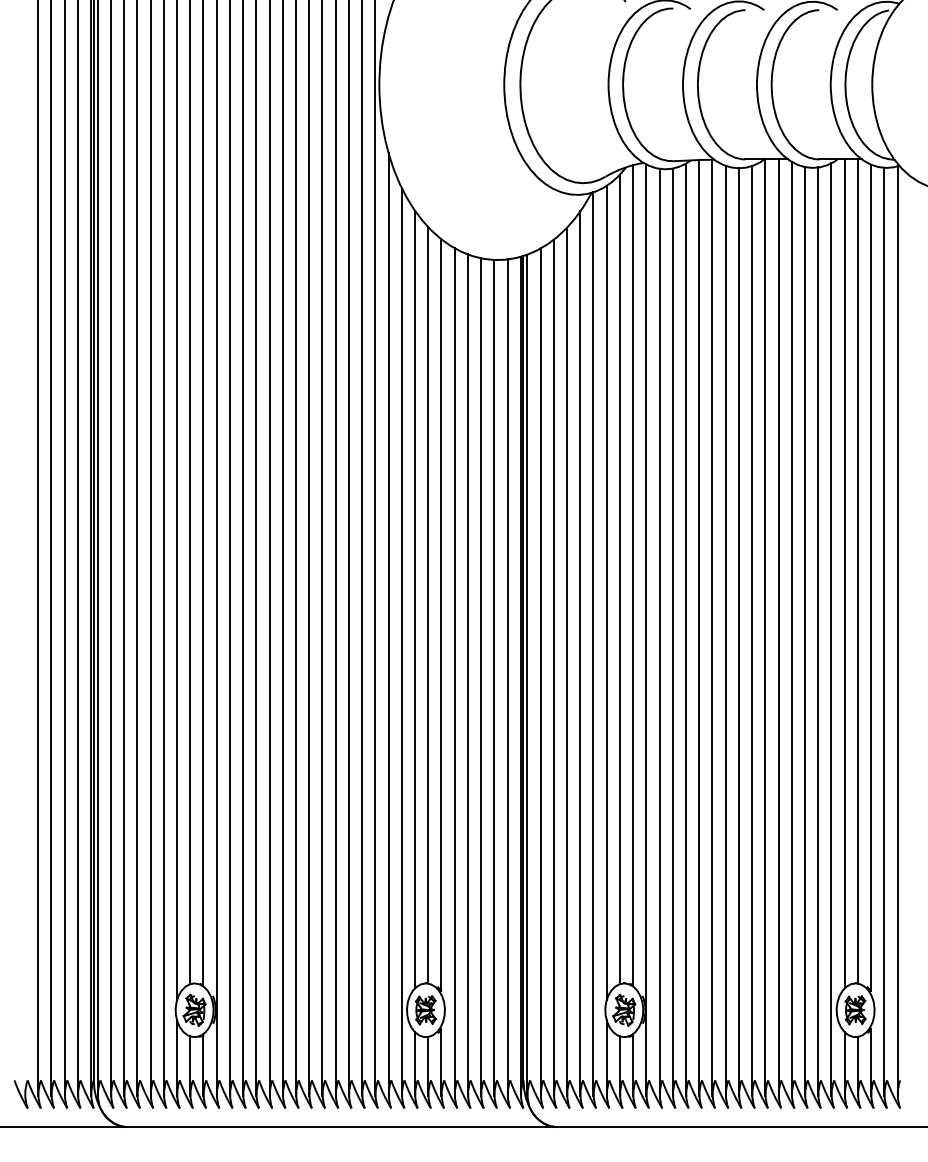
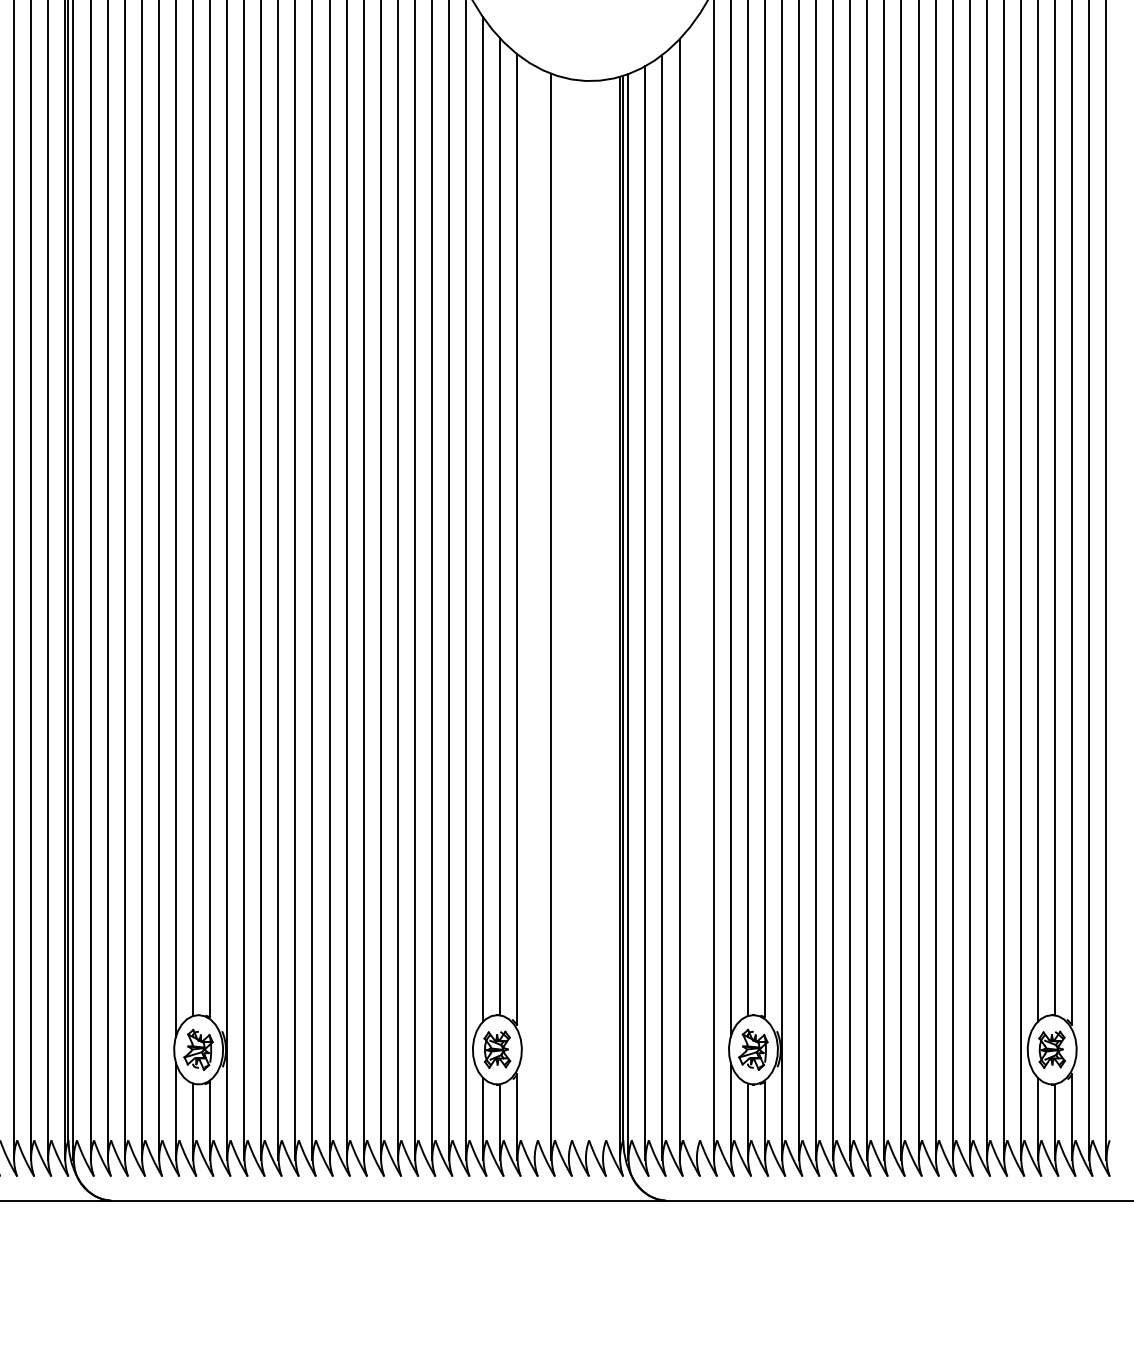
line: (580, 653) -> (696, 589), removed
line: (454, 671) -> (534, 612), removed
line: (481, 676) -> (569, 618), removed
line: (494, 677) -> (585, 620), removed
line: (507, 677) -> (602, 620), removed

